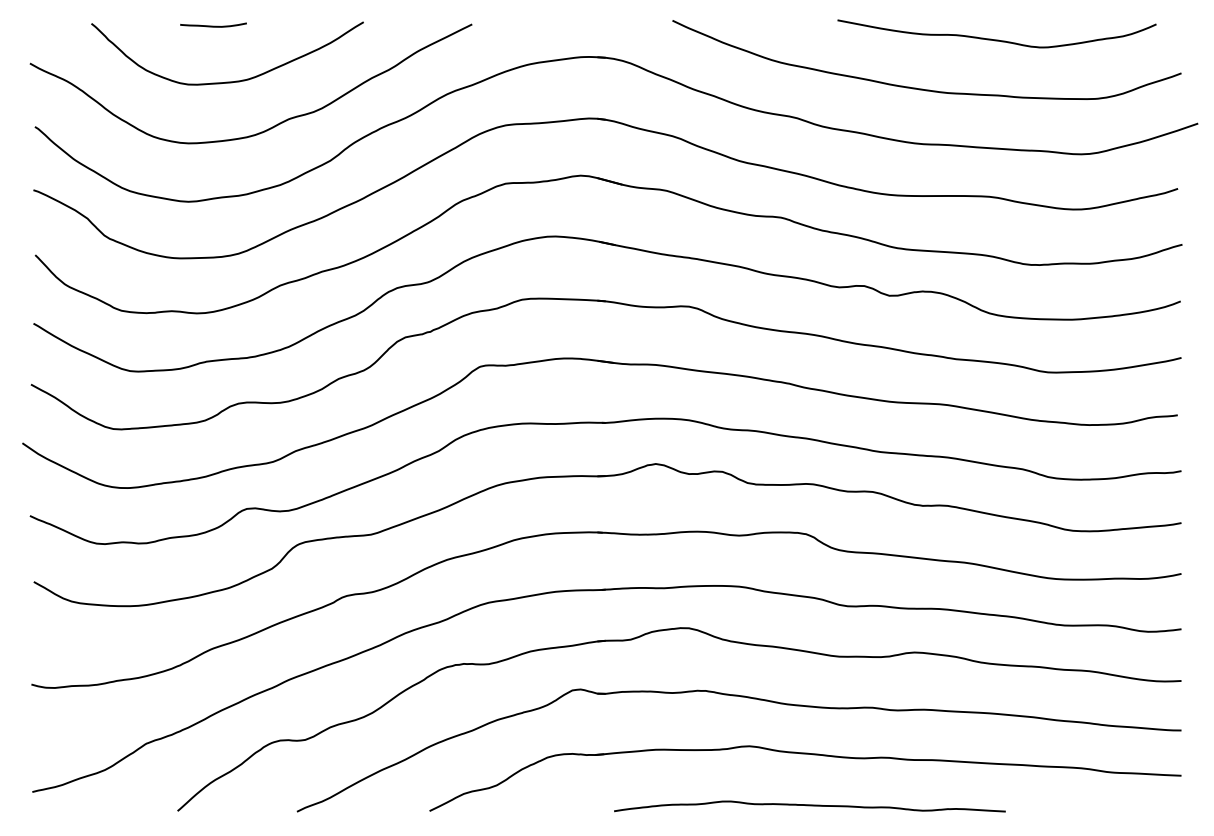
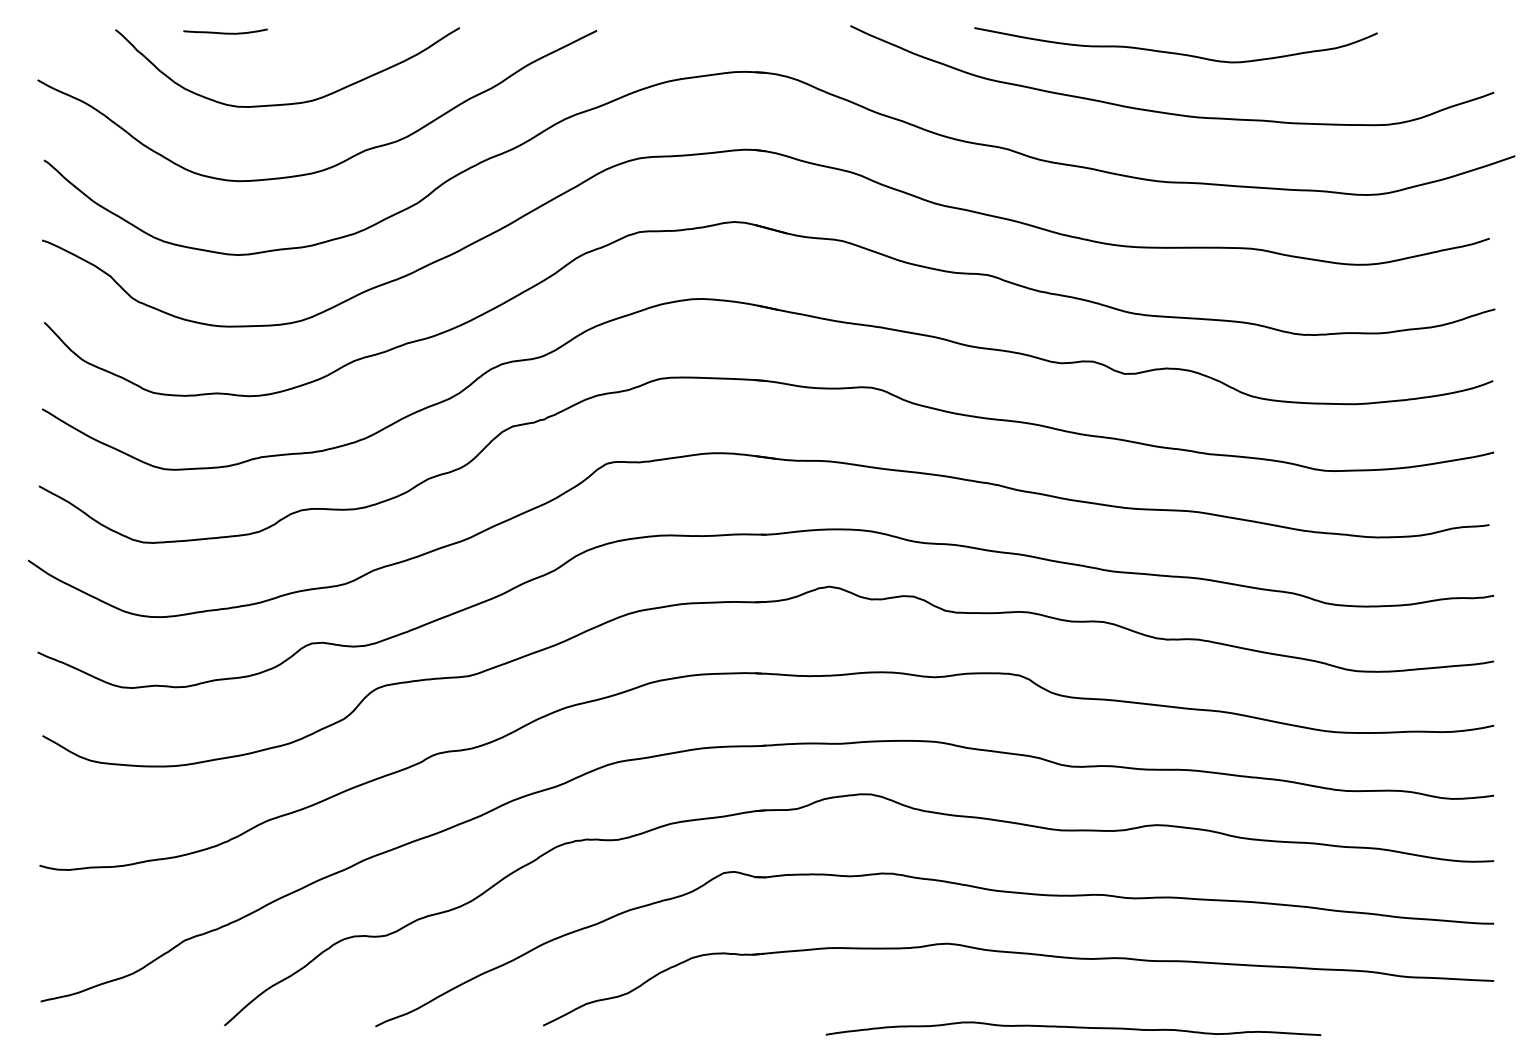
curve: (213, 25) -> (225, 32), moved
curve: (996, 39) -> (1175, 52), moved
curve: (809, 806) -> (1072, 1028), moved

